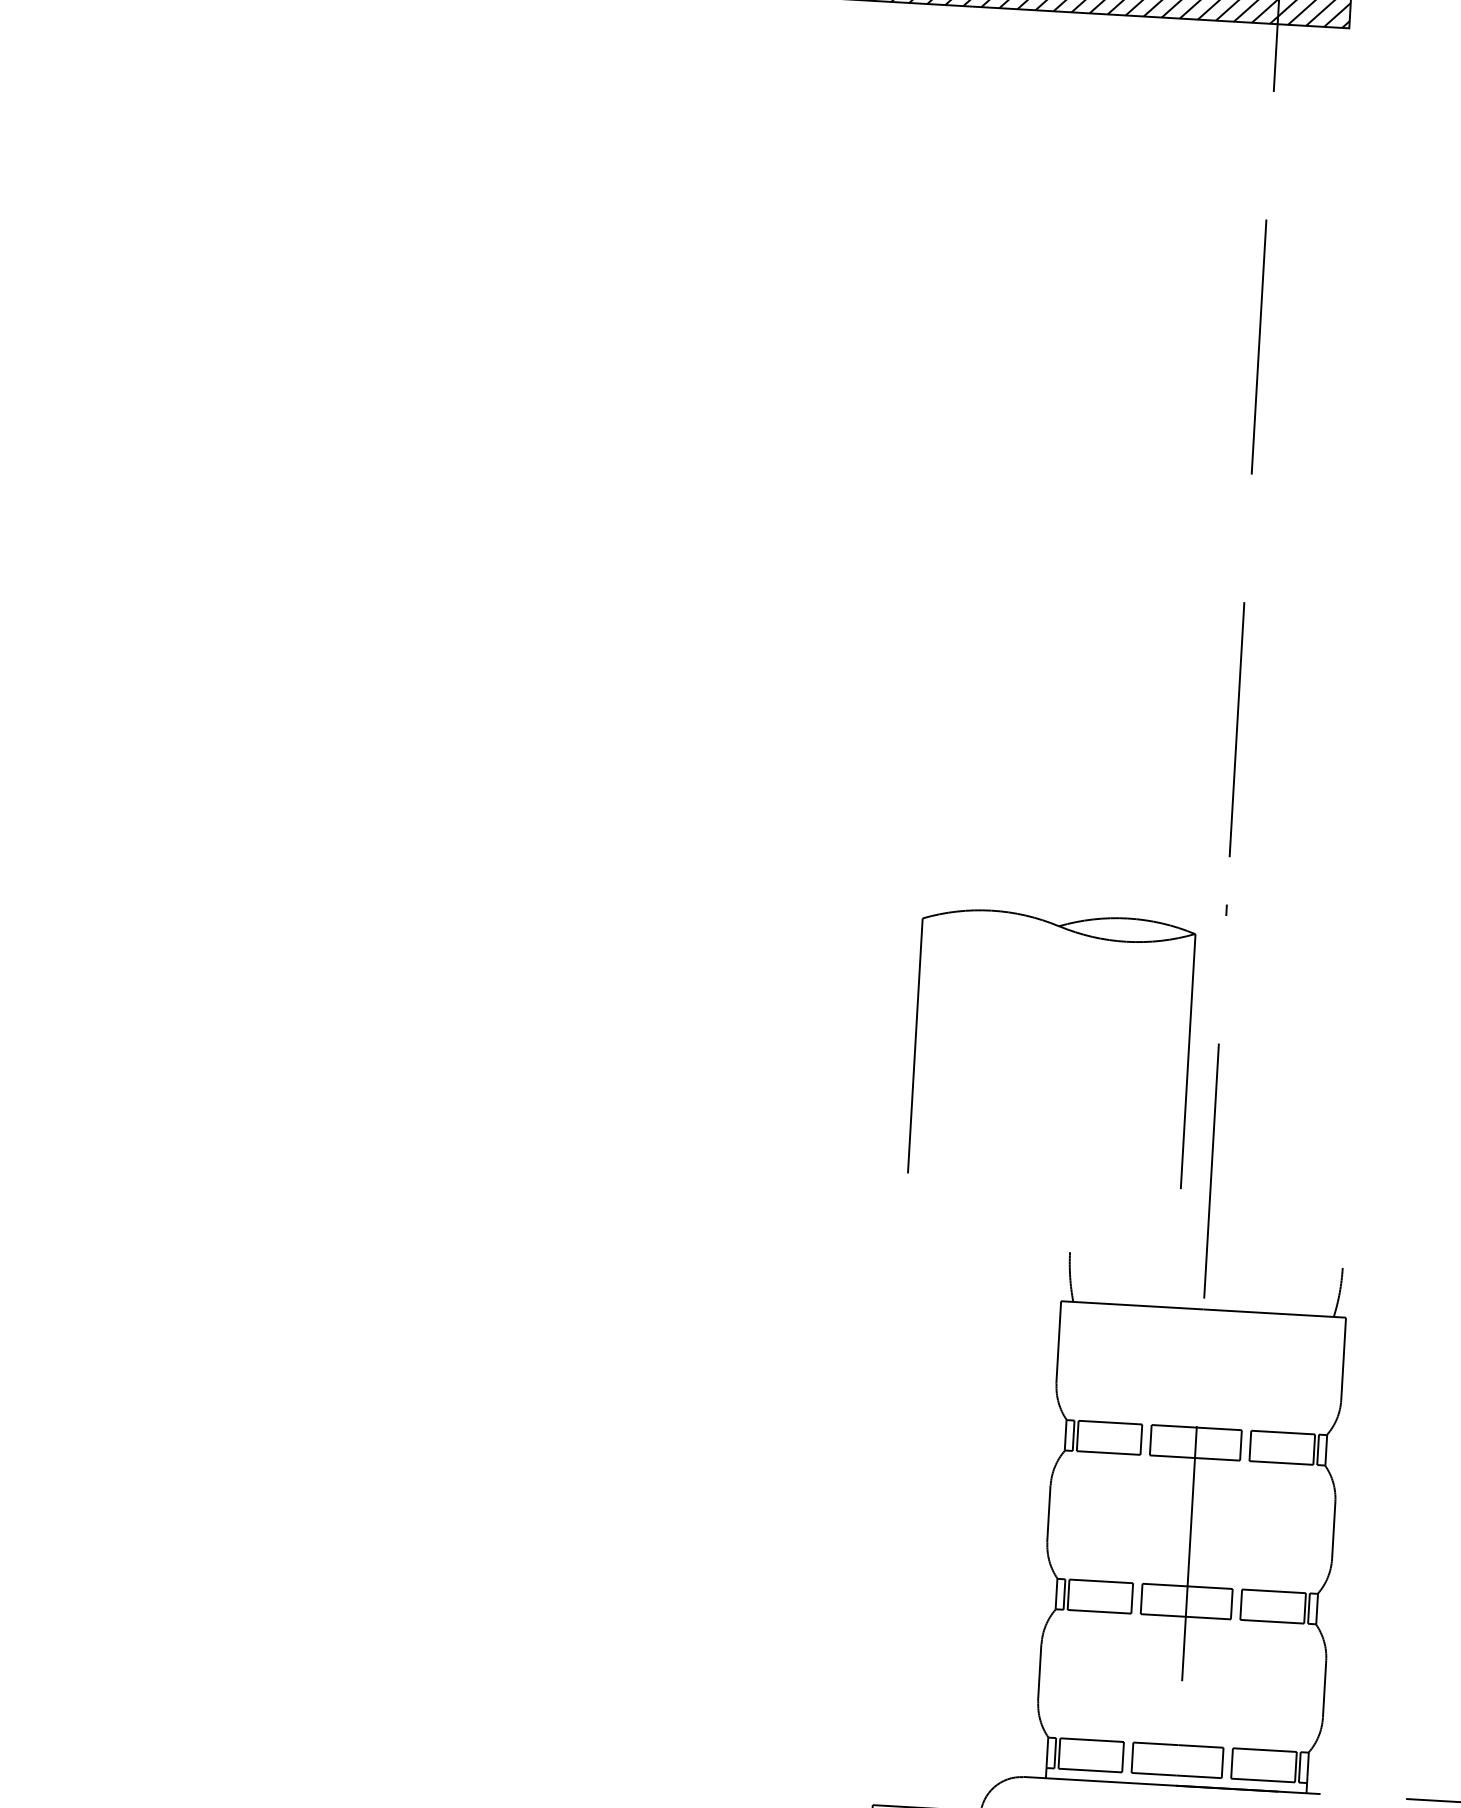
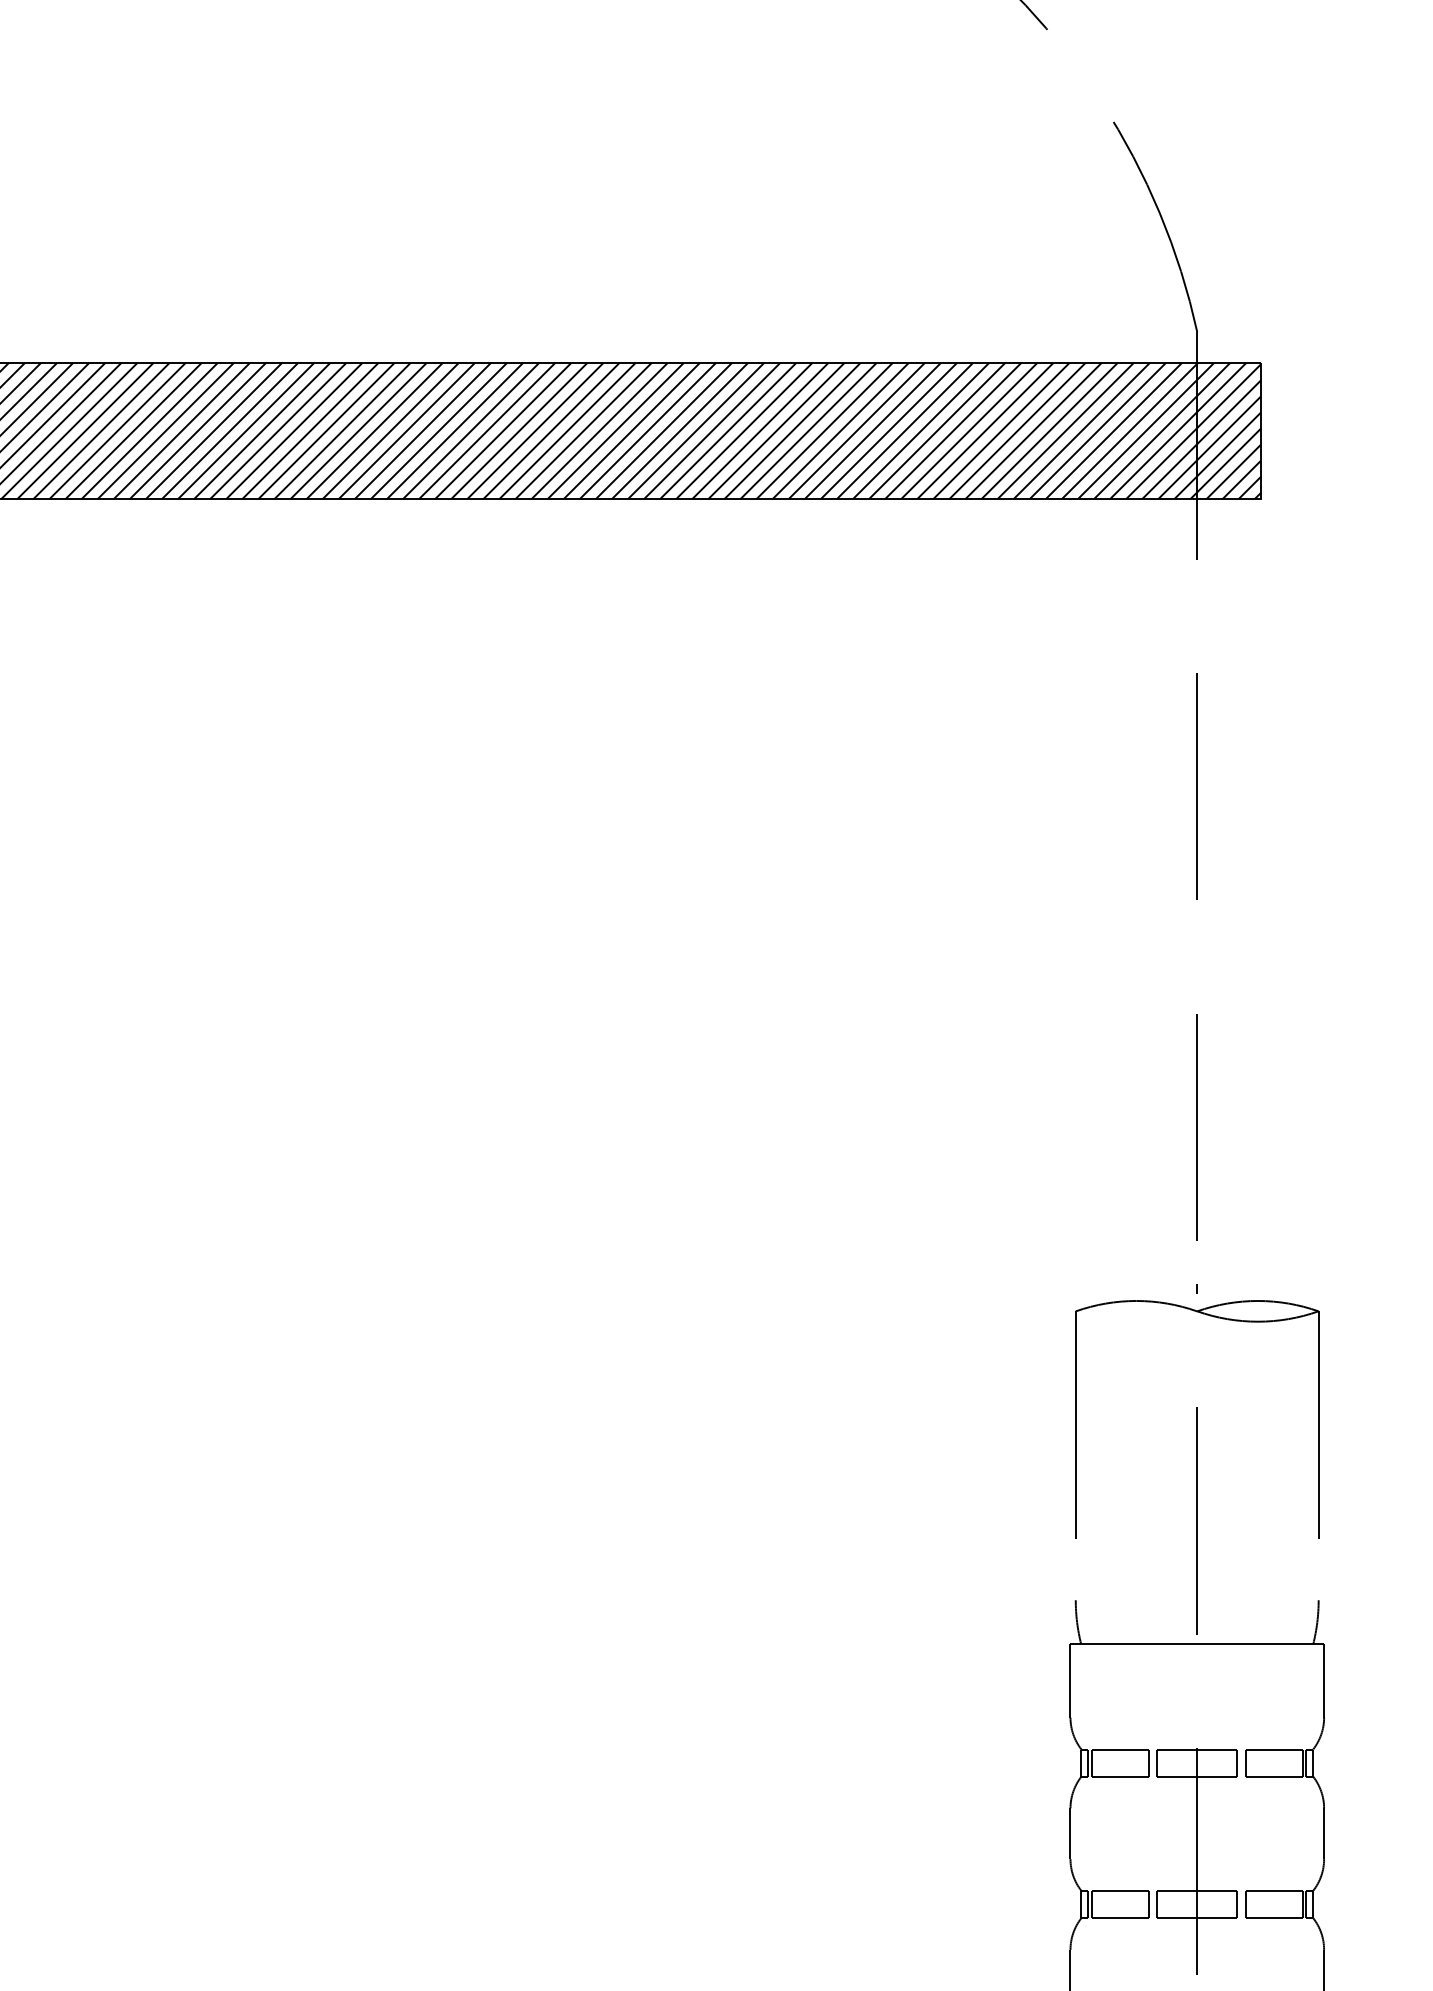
part: (1086, 937) -> (1222, 1319), moved

